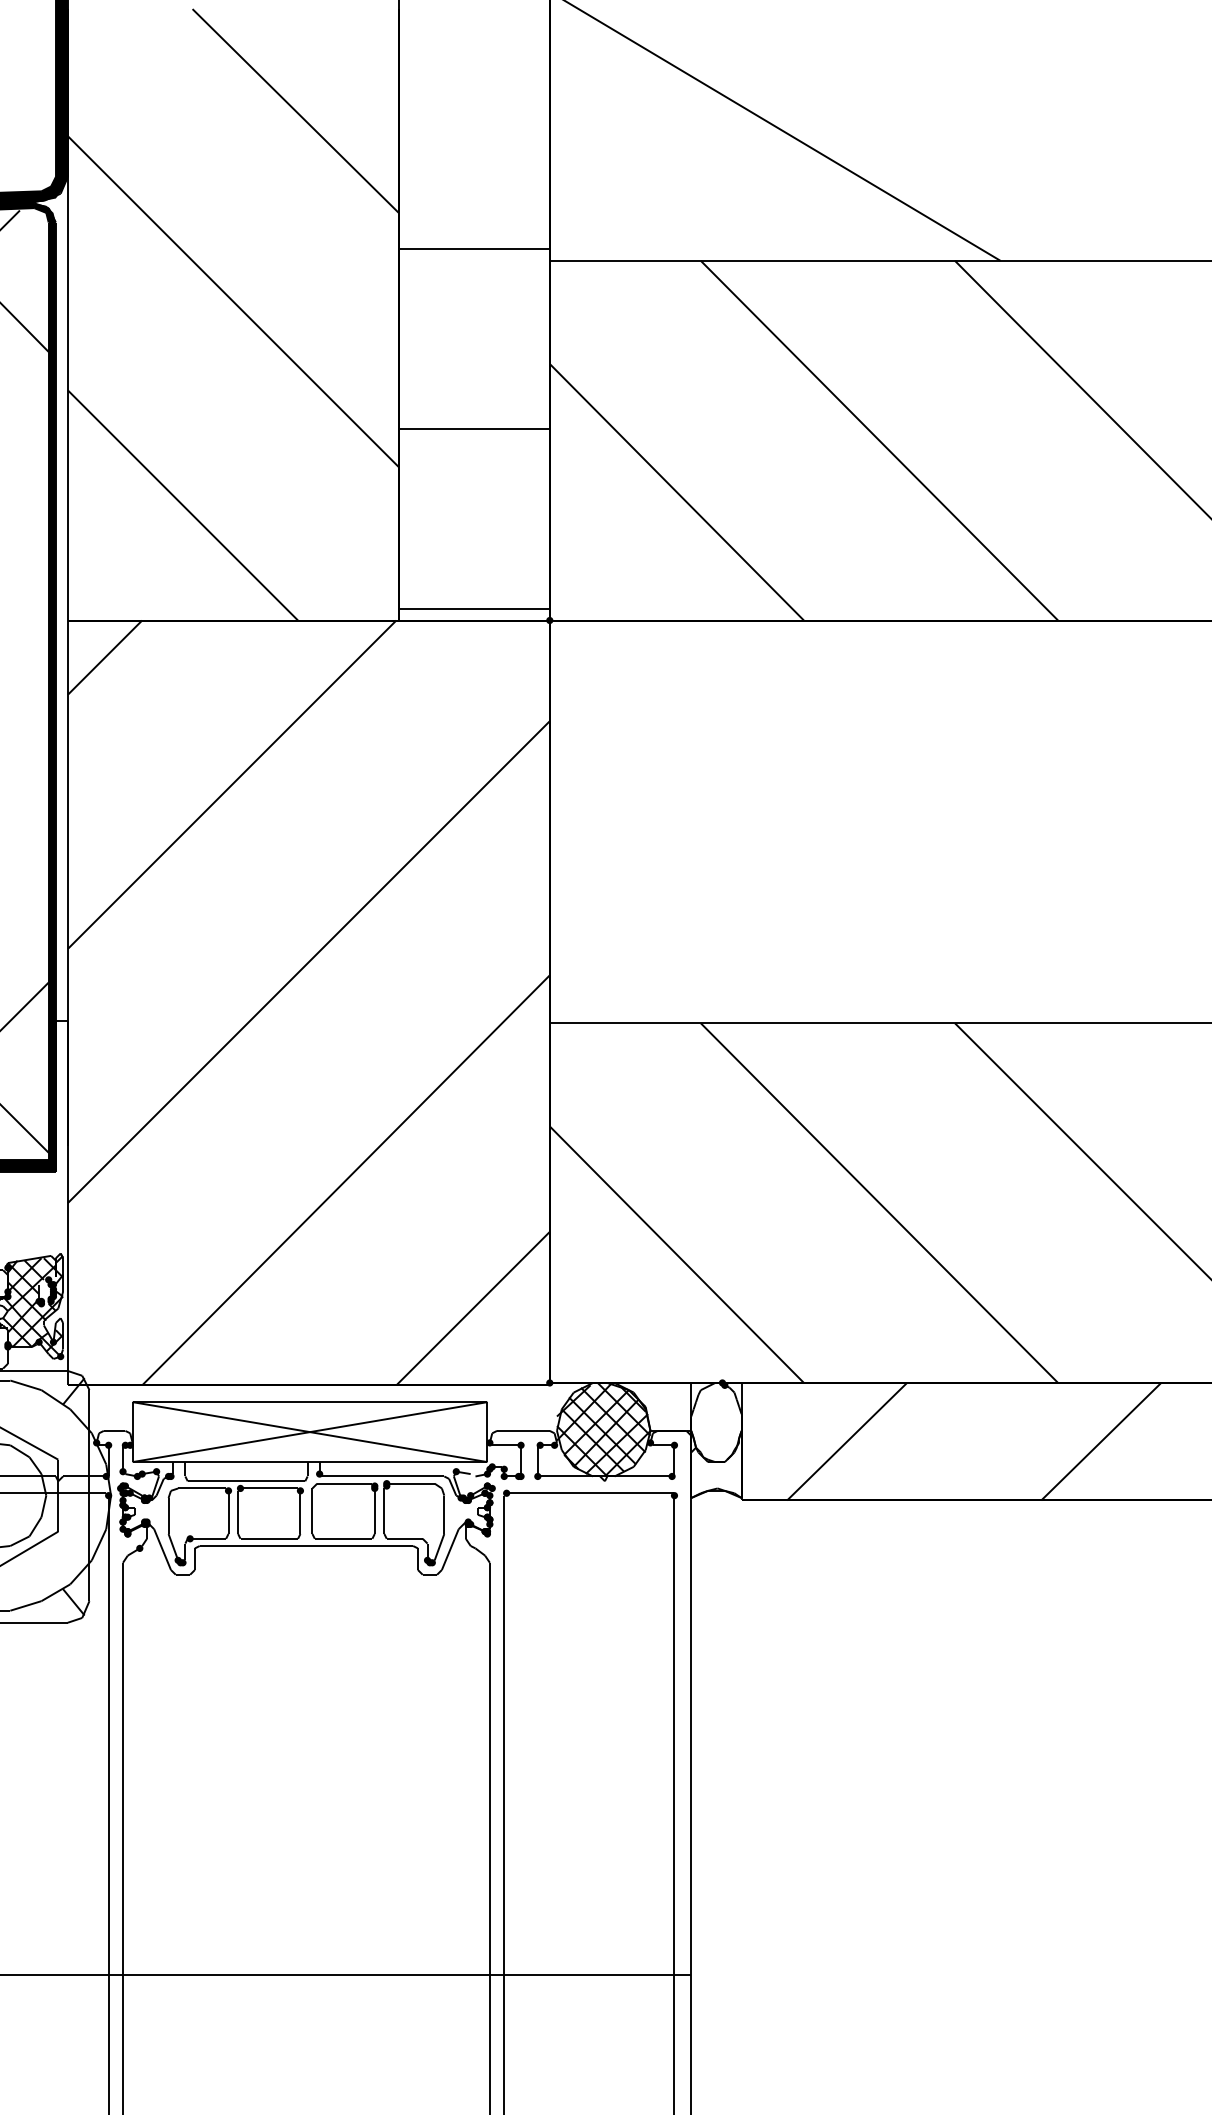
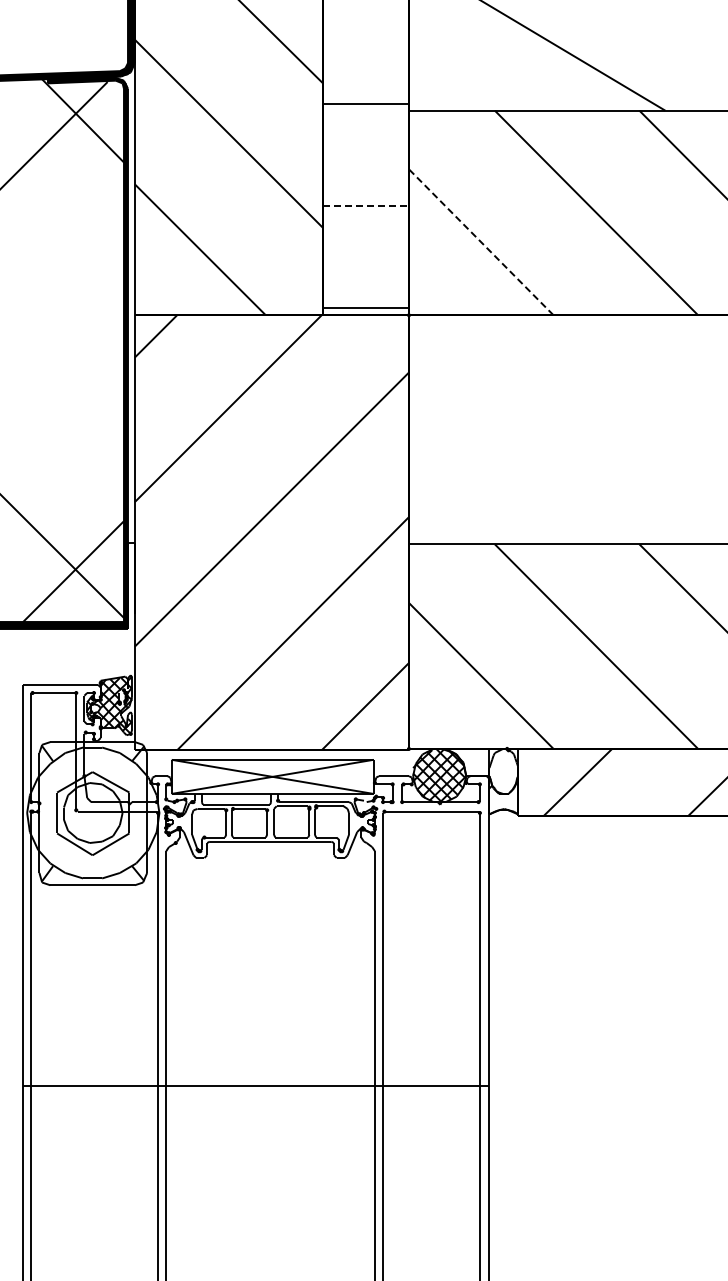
line: (475, 429) -> (366, 206), solid -> dashed
line: (677, 492) -> (481, 242), solid -> dashed

